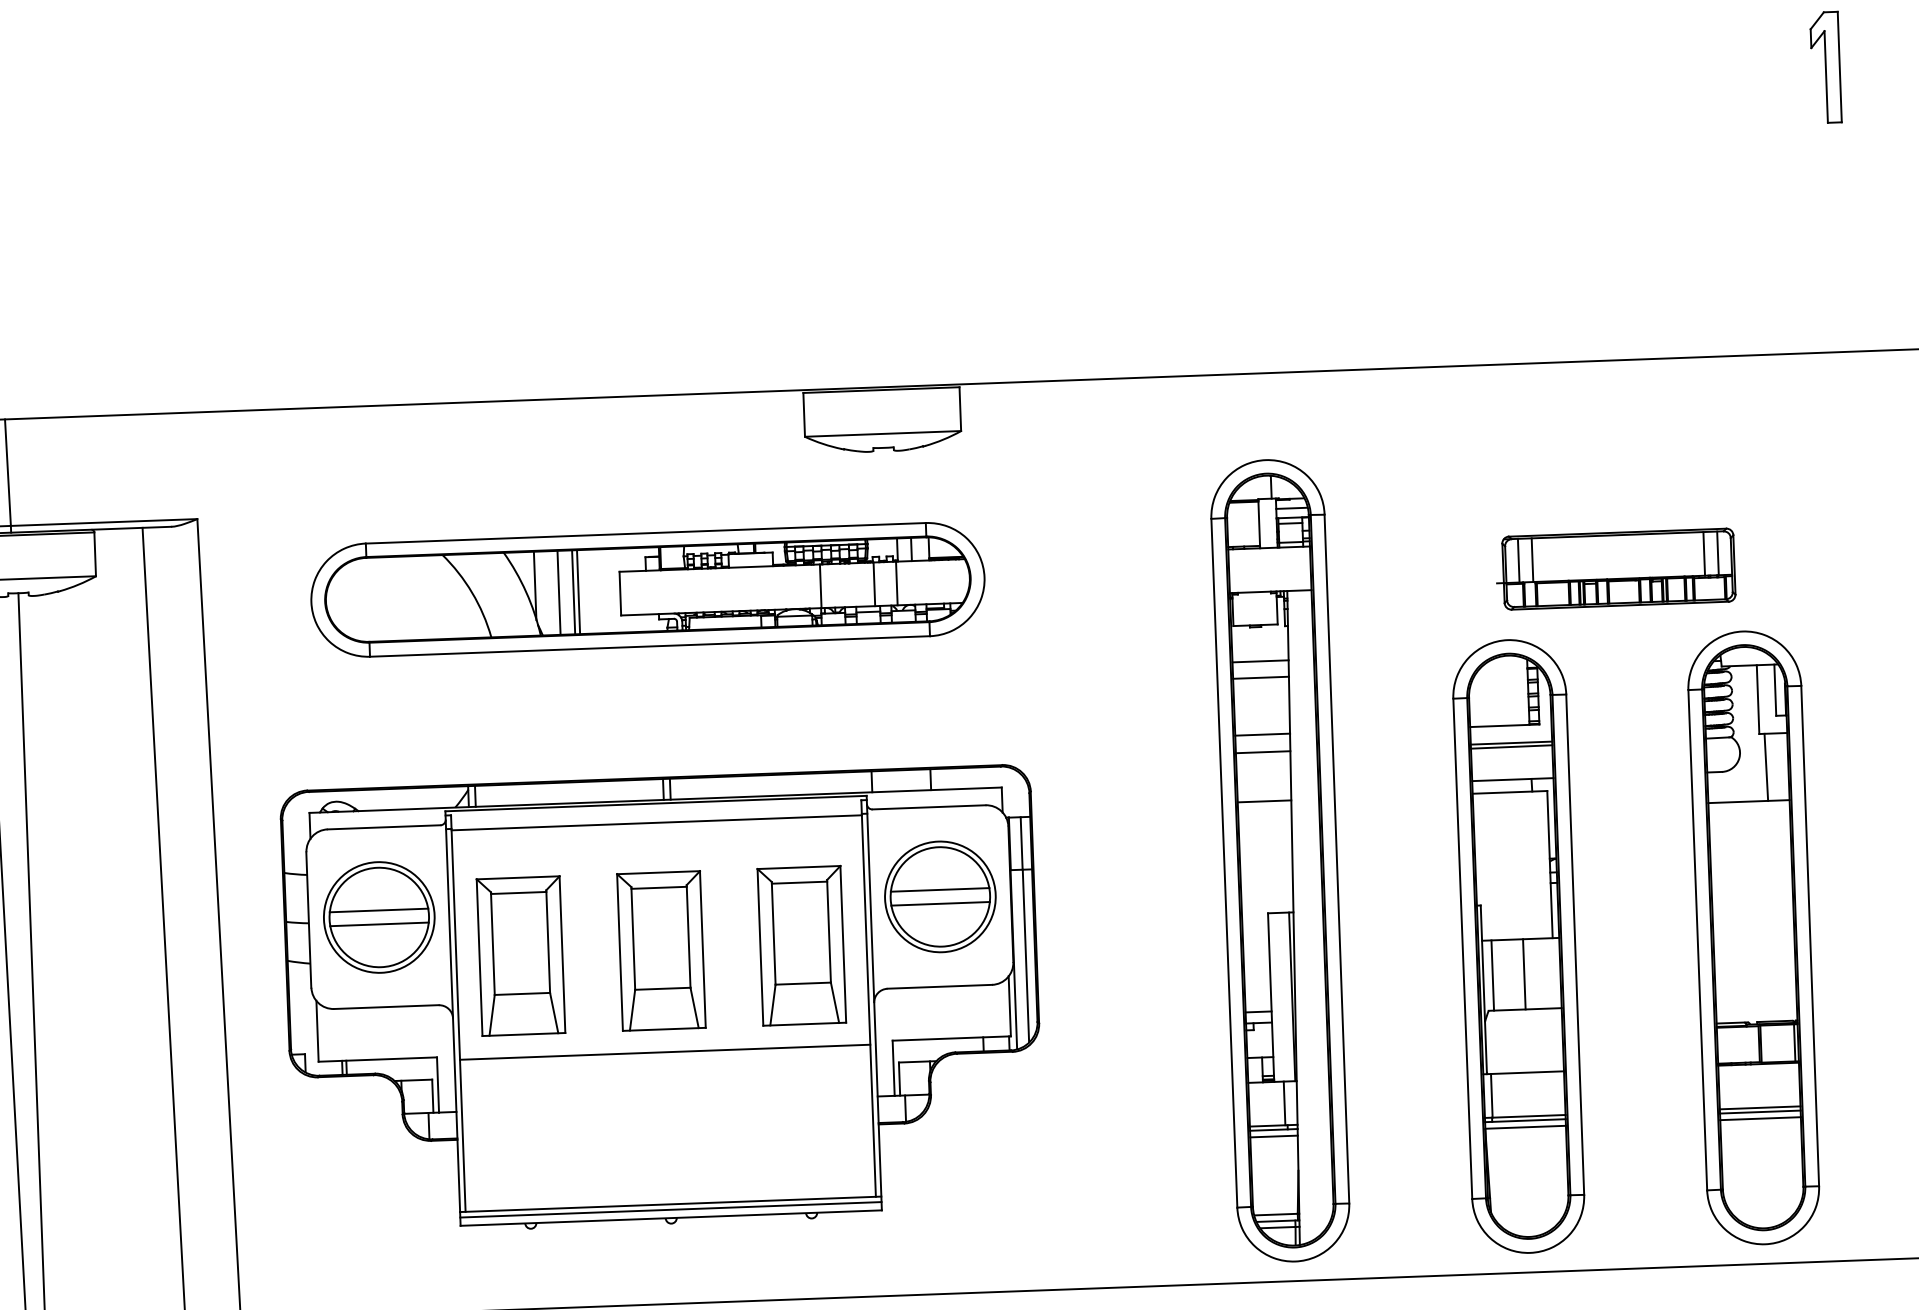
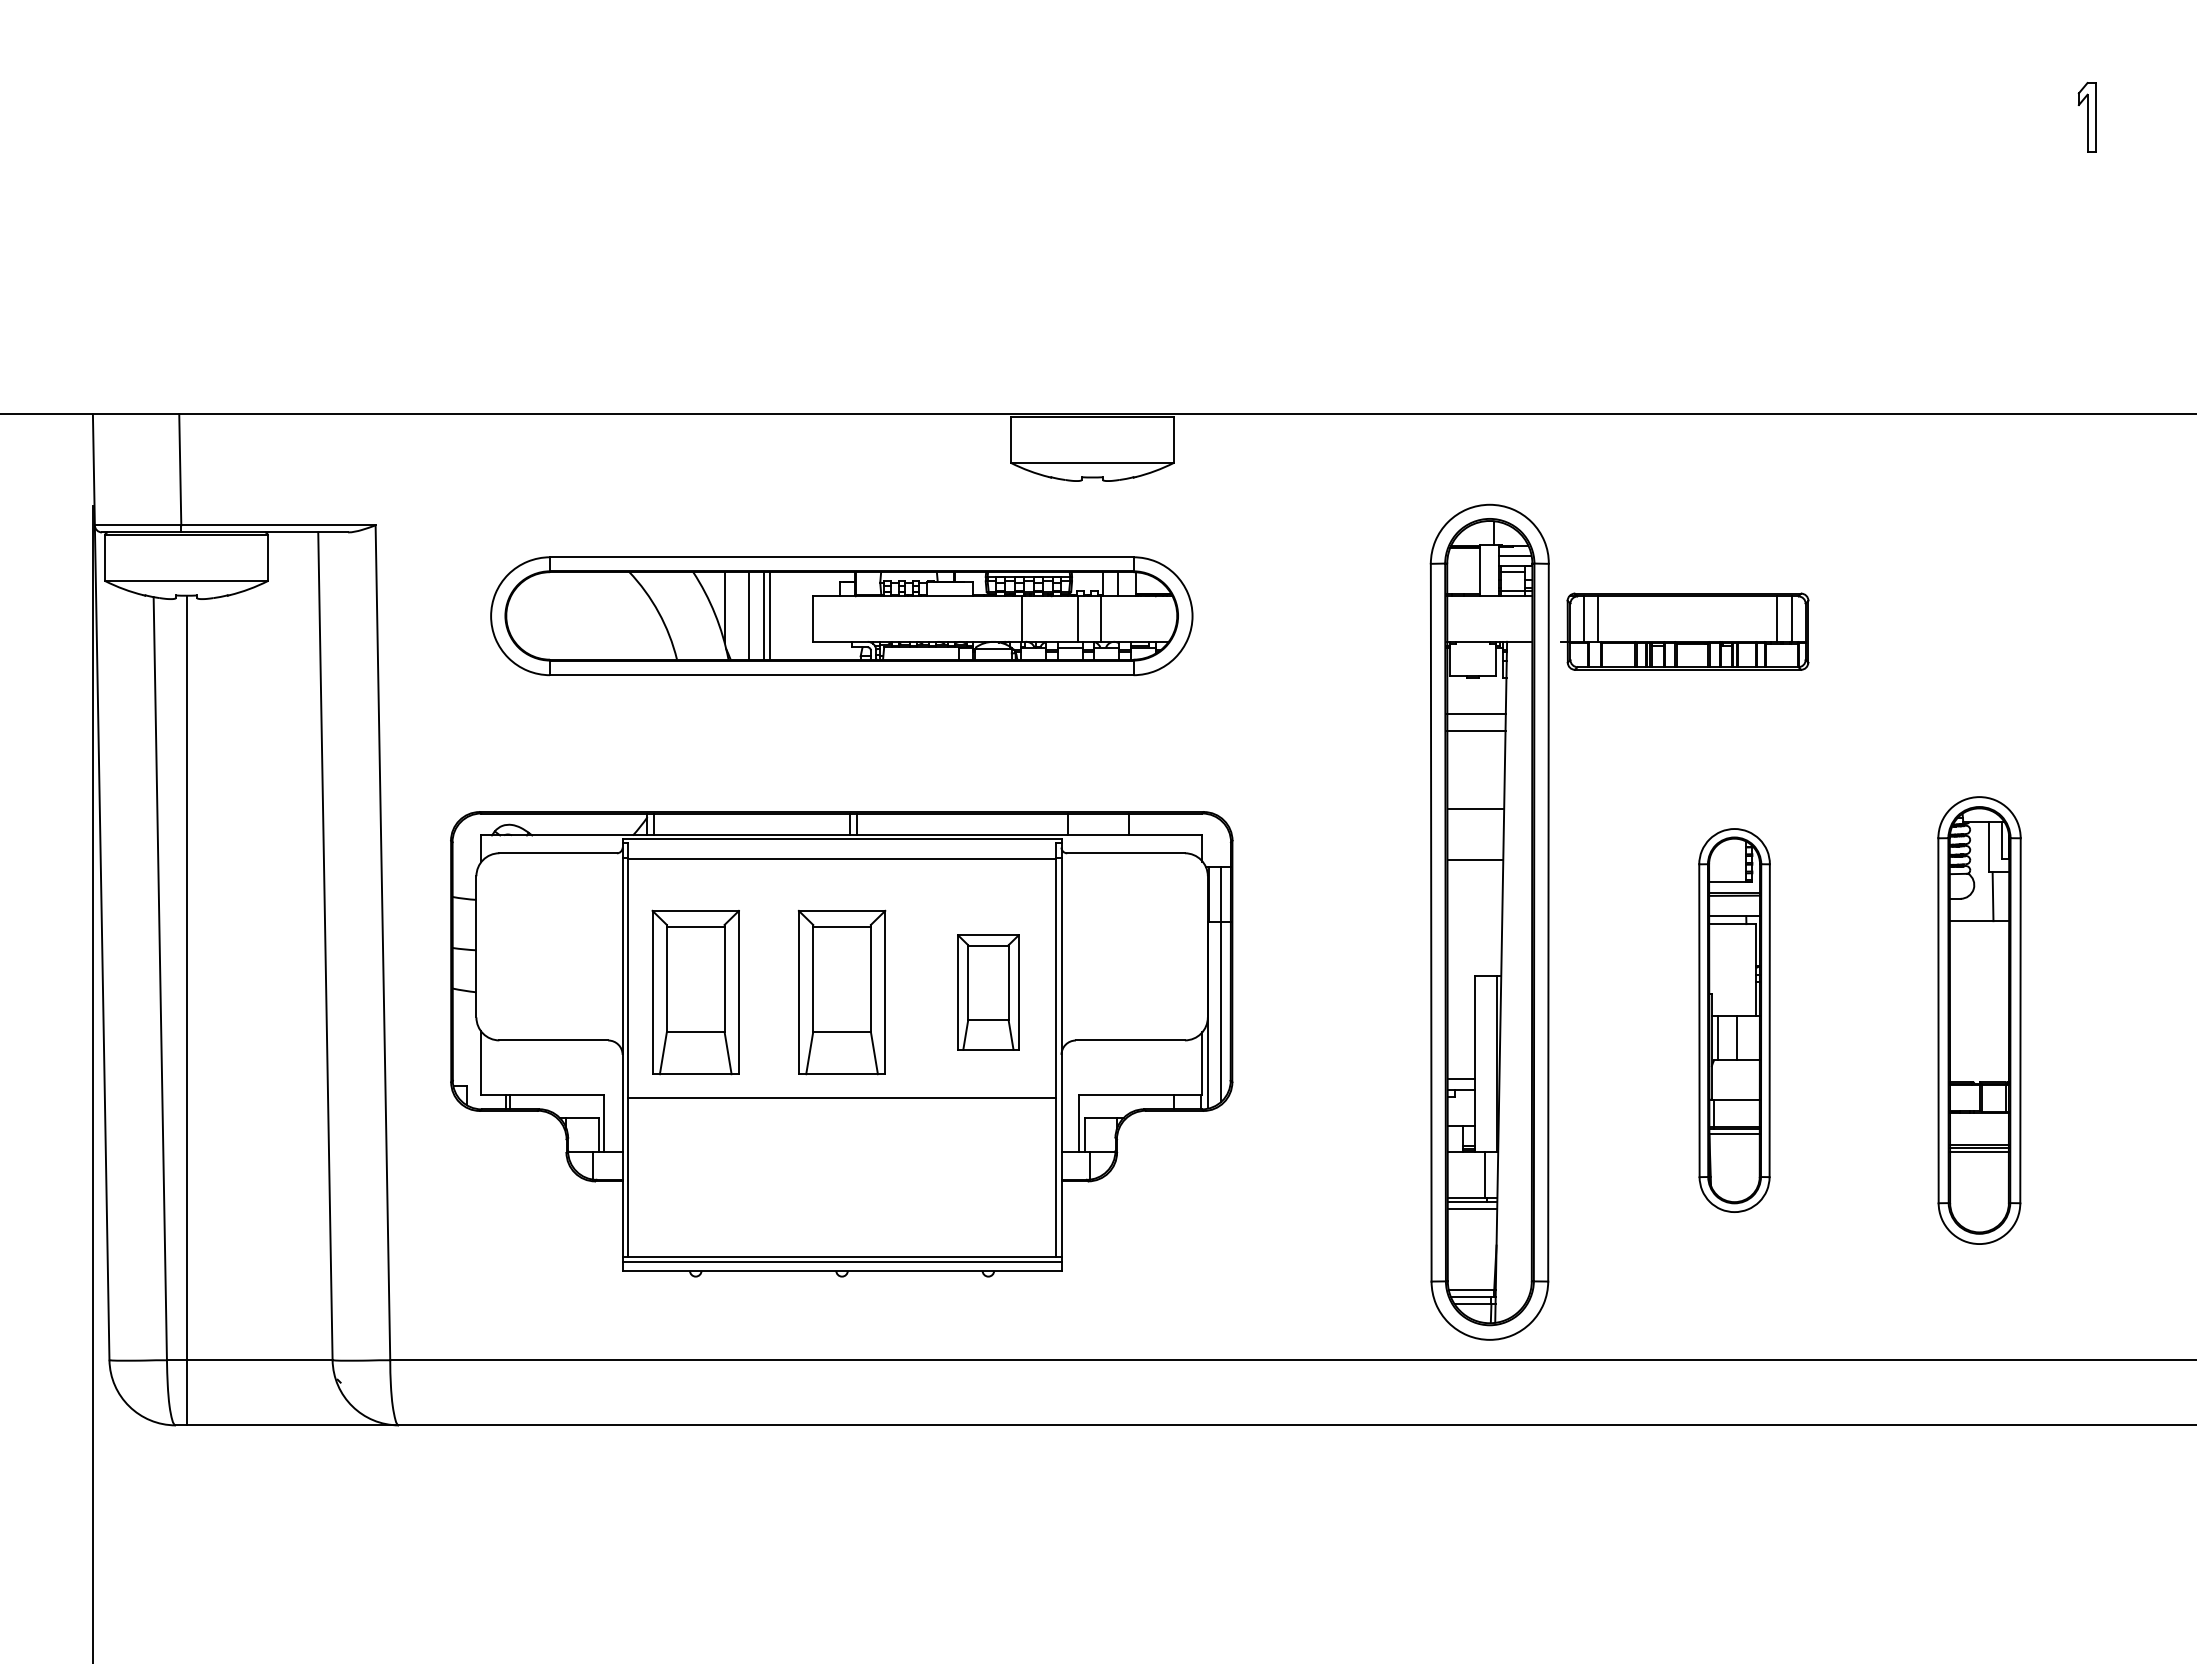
part: (1825, 67) -> (2087, 117), size x0.6
part: (1615, 569) -> (1684, 631), moved
line: (1262, 734) -> (1475, 790), removed
part: (939, 896) -> (1133, 946), removed
part: (379, 917) -> (549, 946), removed
part: (1753, 937) -> (1979, 1020), size x0.7
part: (801, 945) -> (988, 992), size x0.7
part: (1518, 946) -> (1734, 1020), size x0.6

